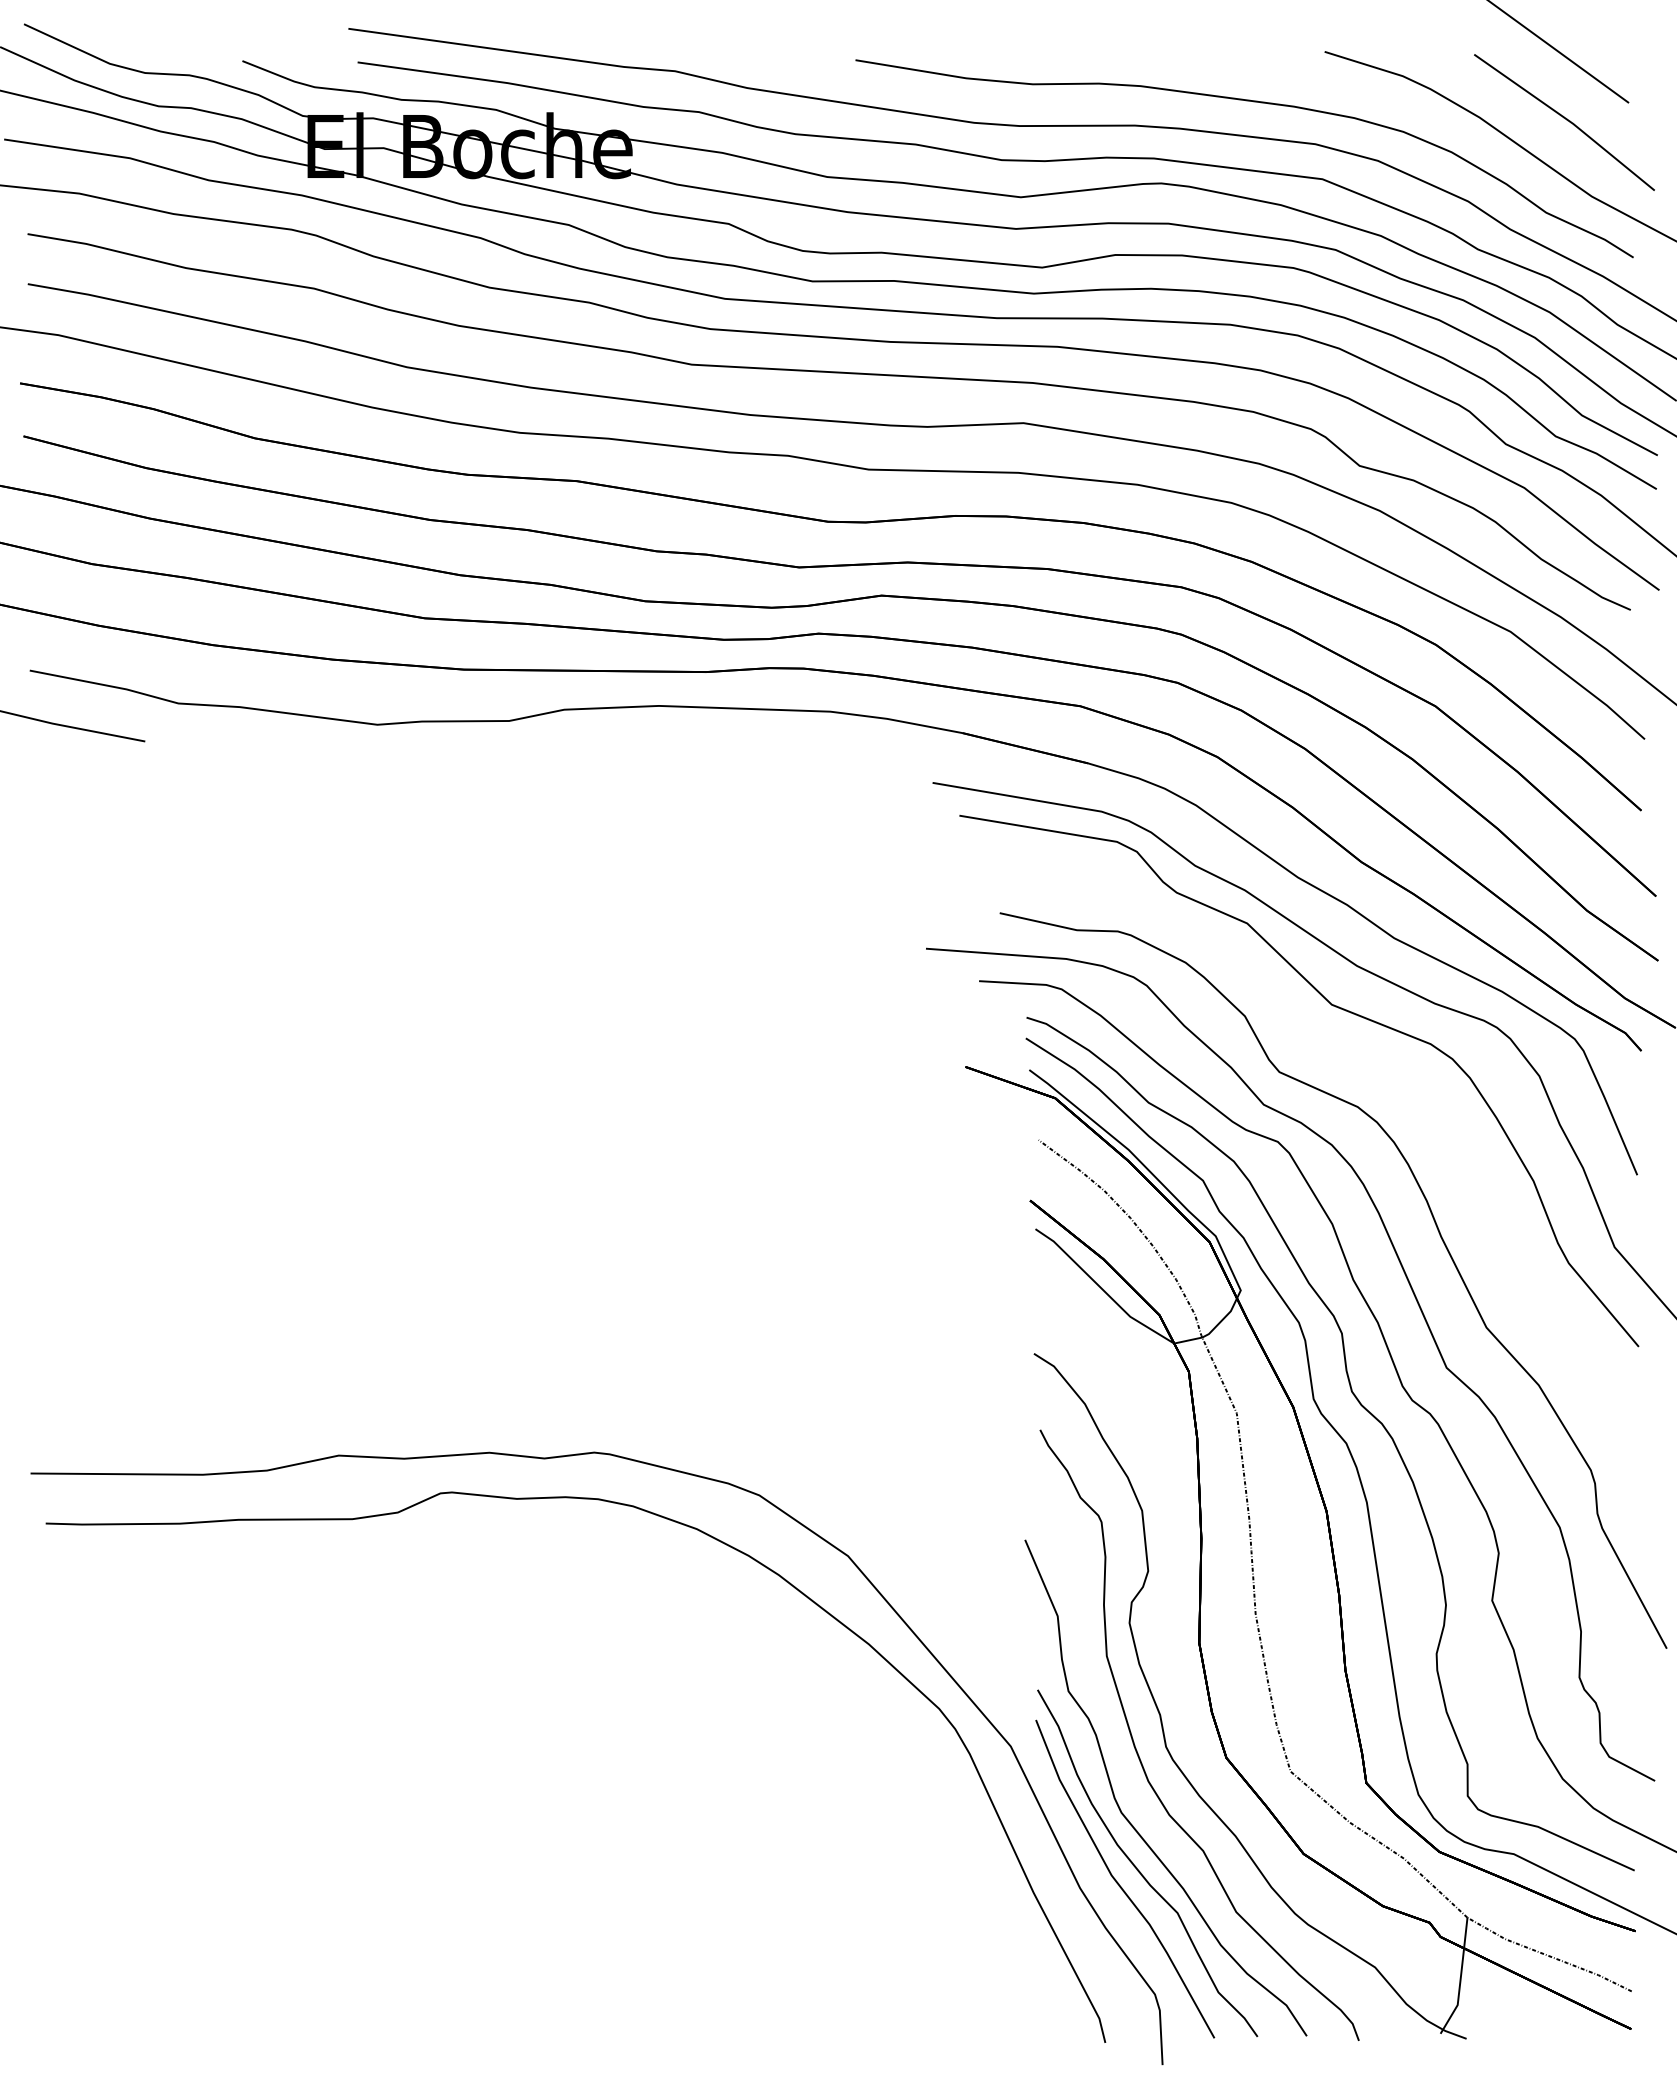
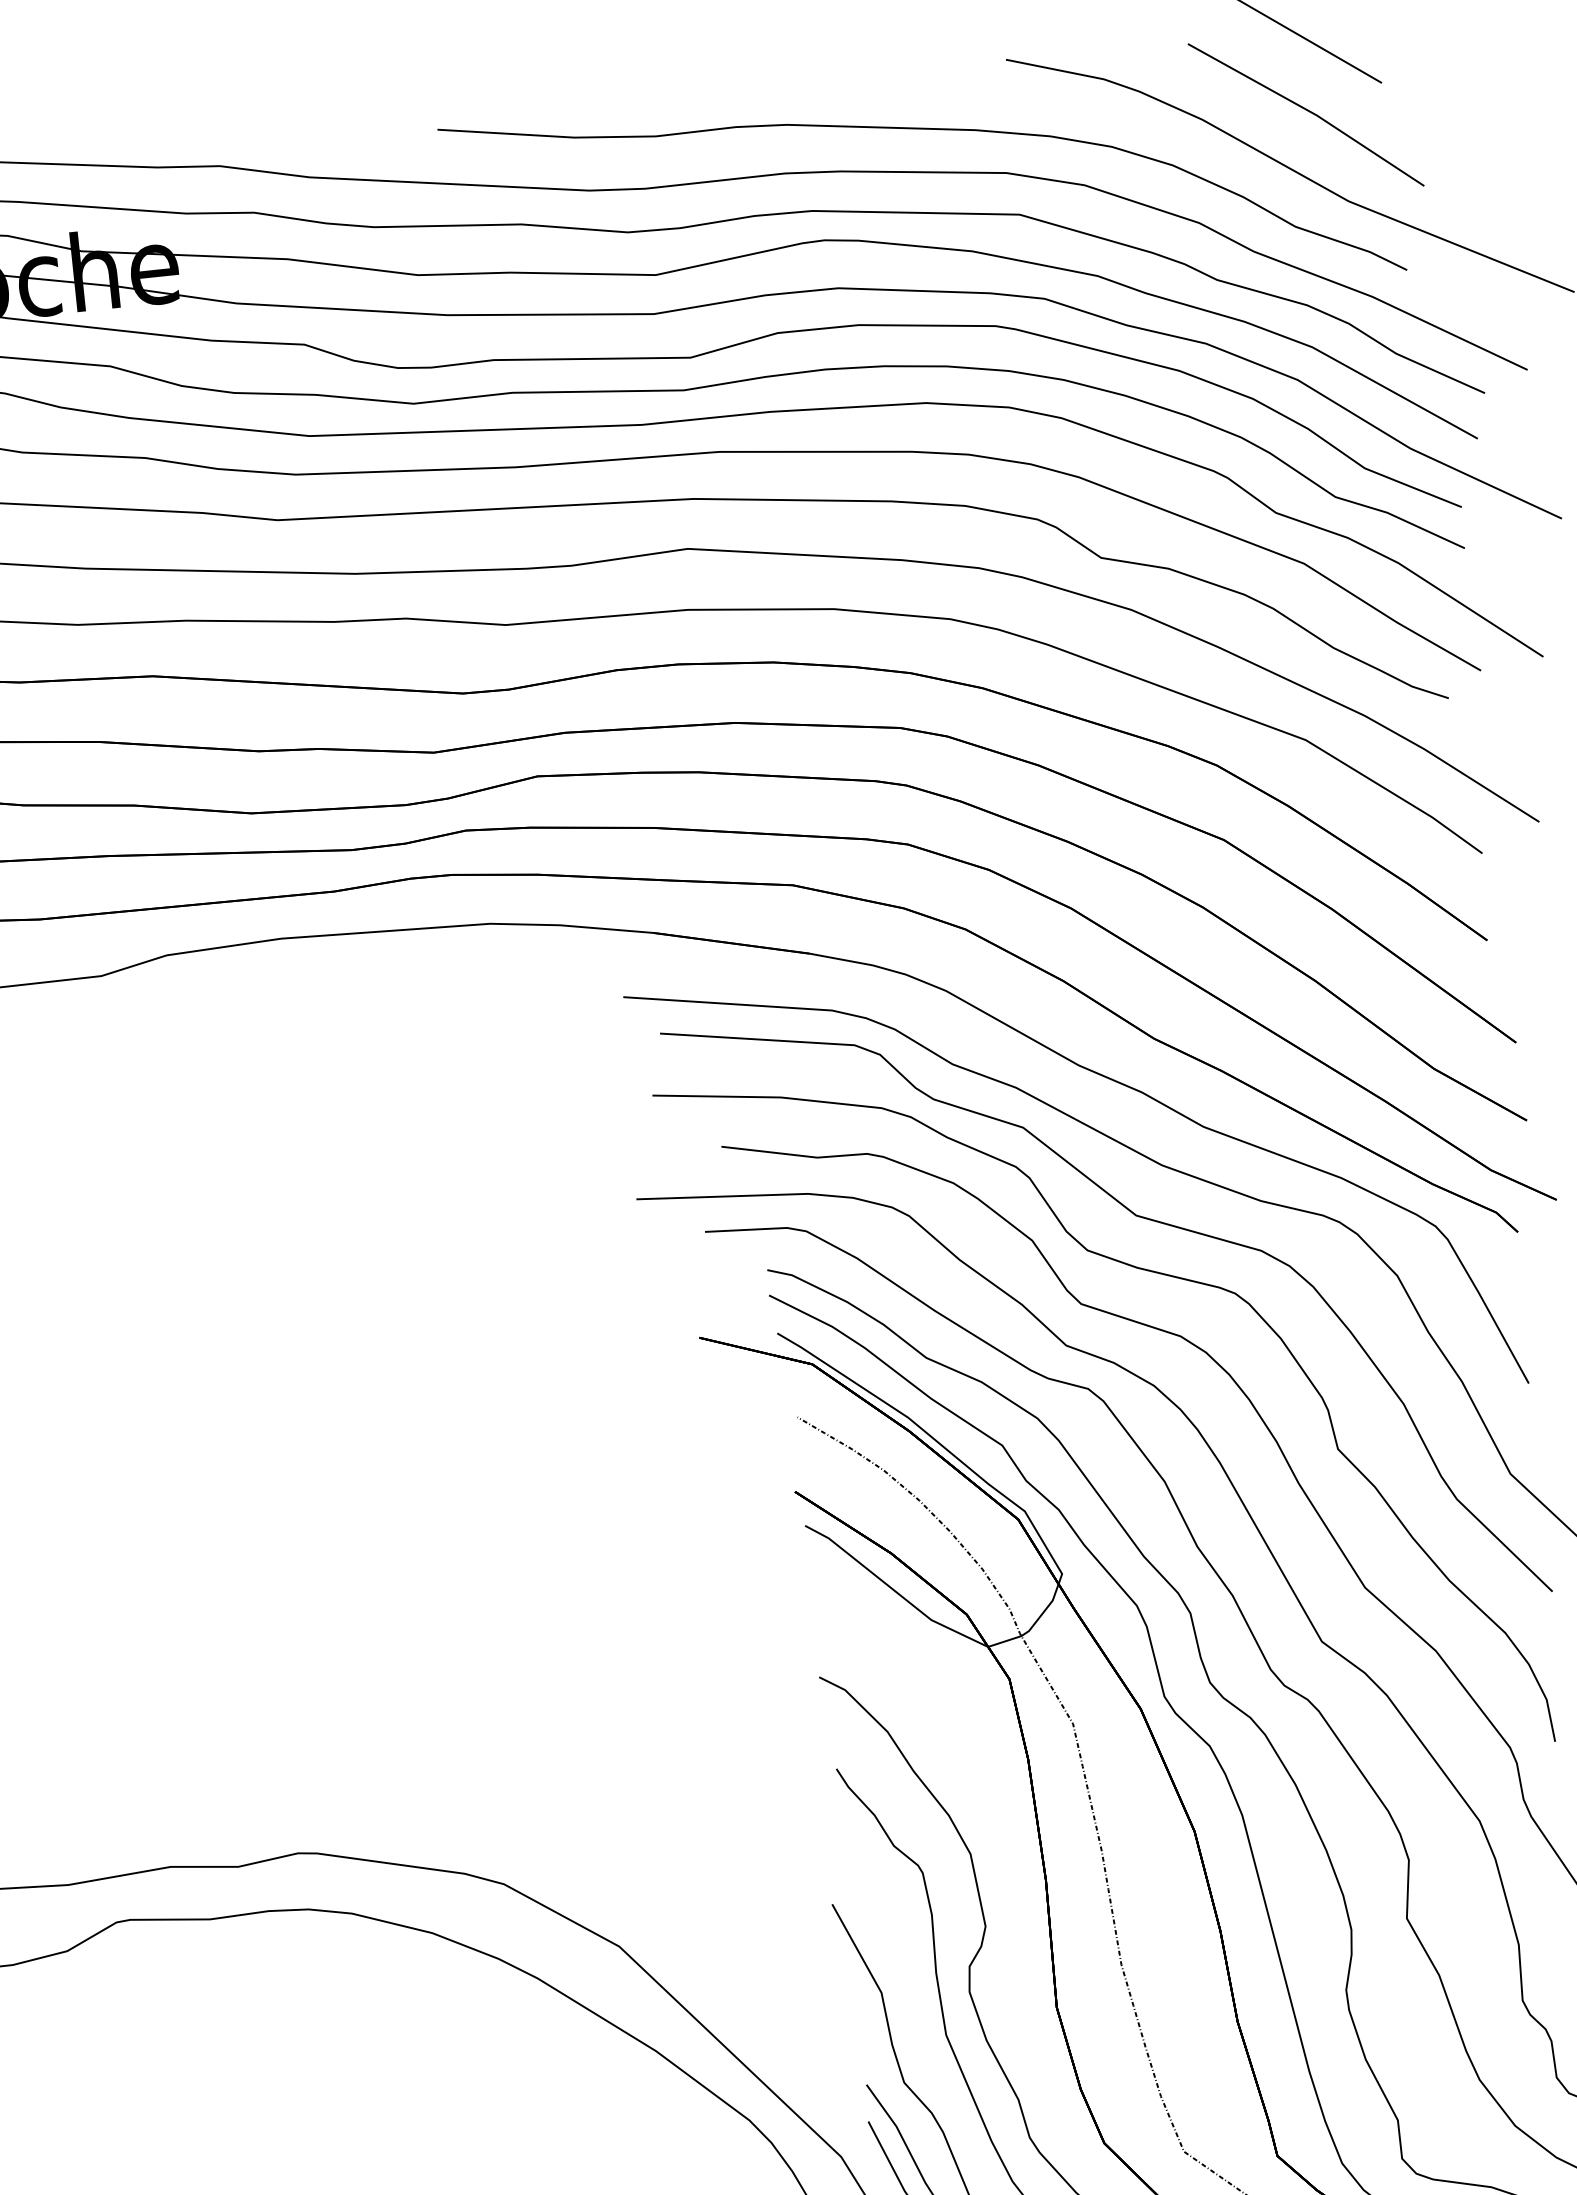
curve: (1330, 1049) -> (1140, 1270), added

